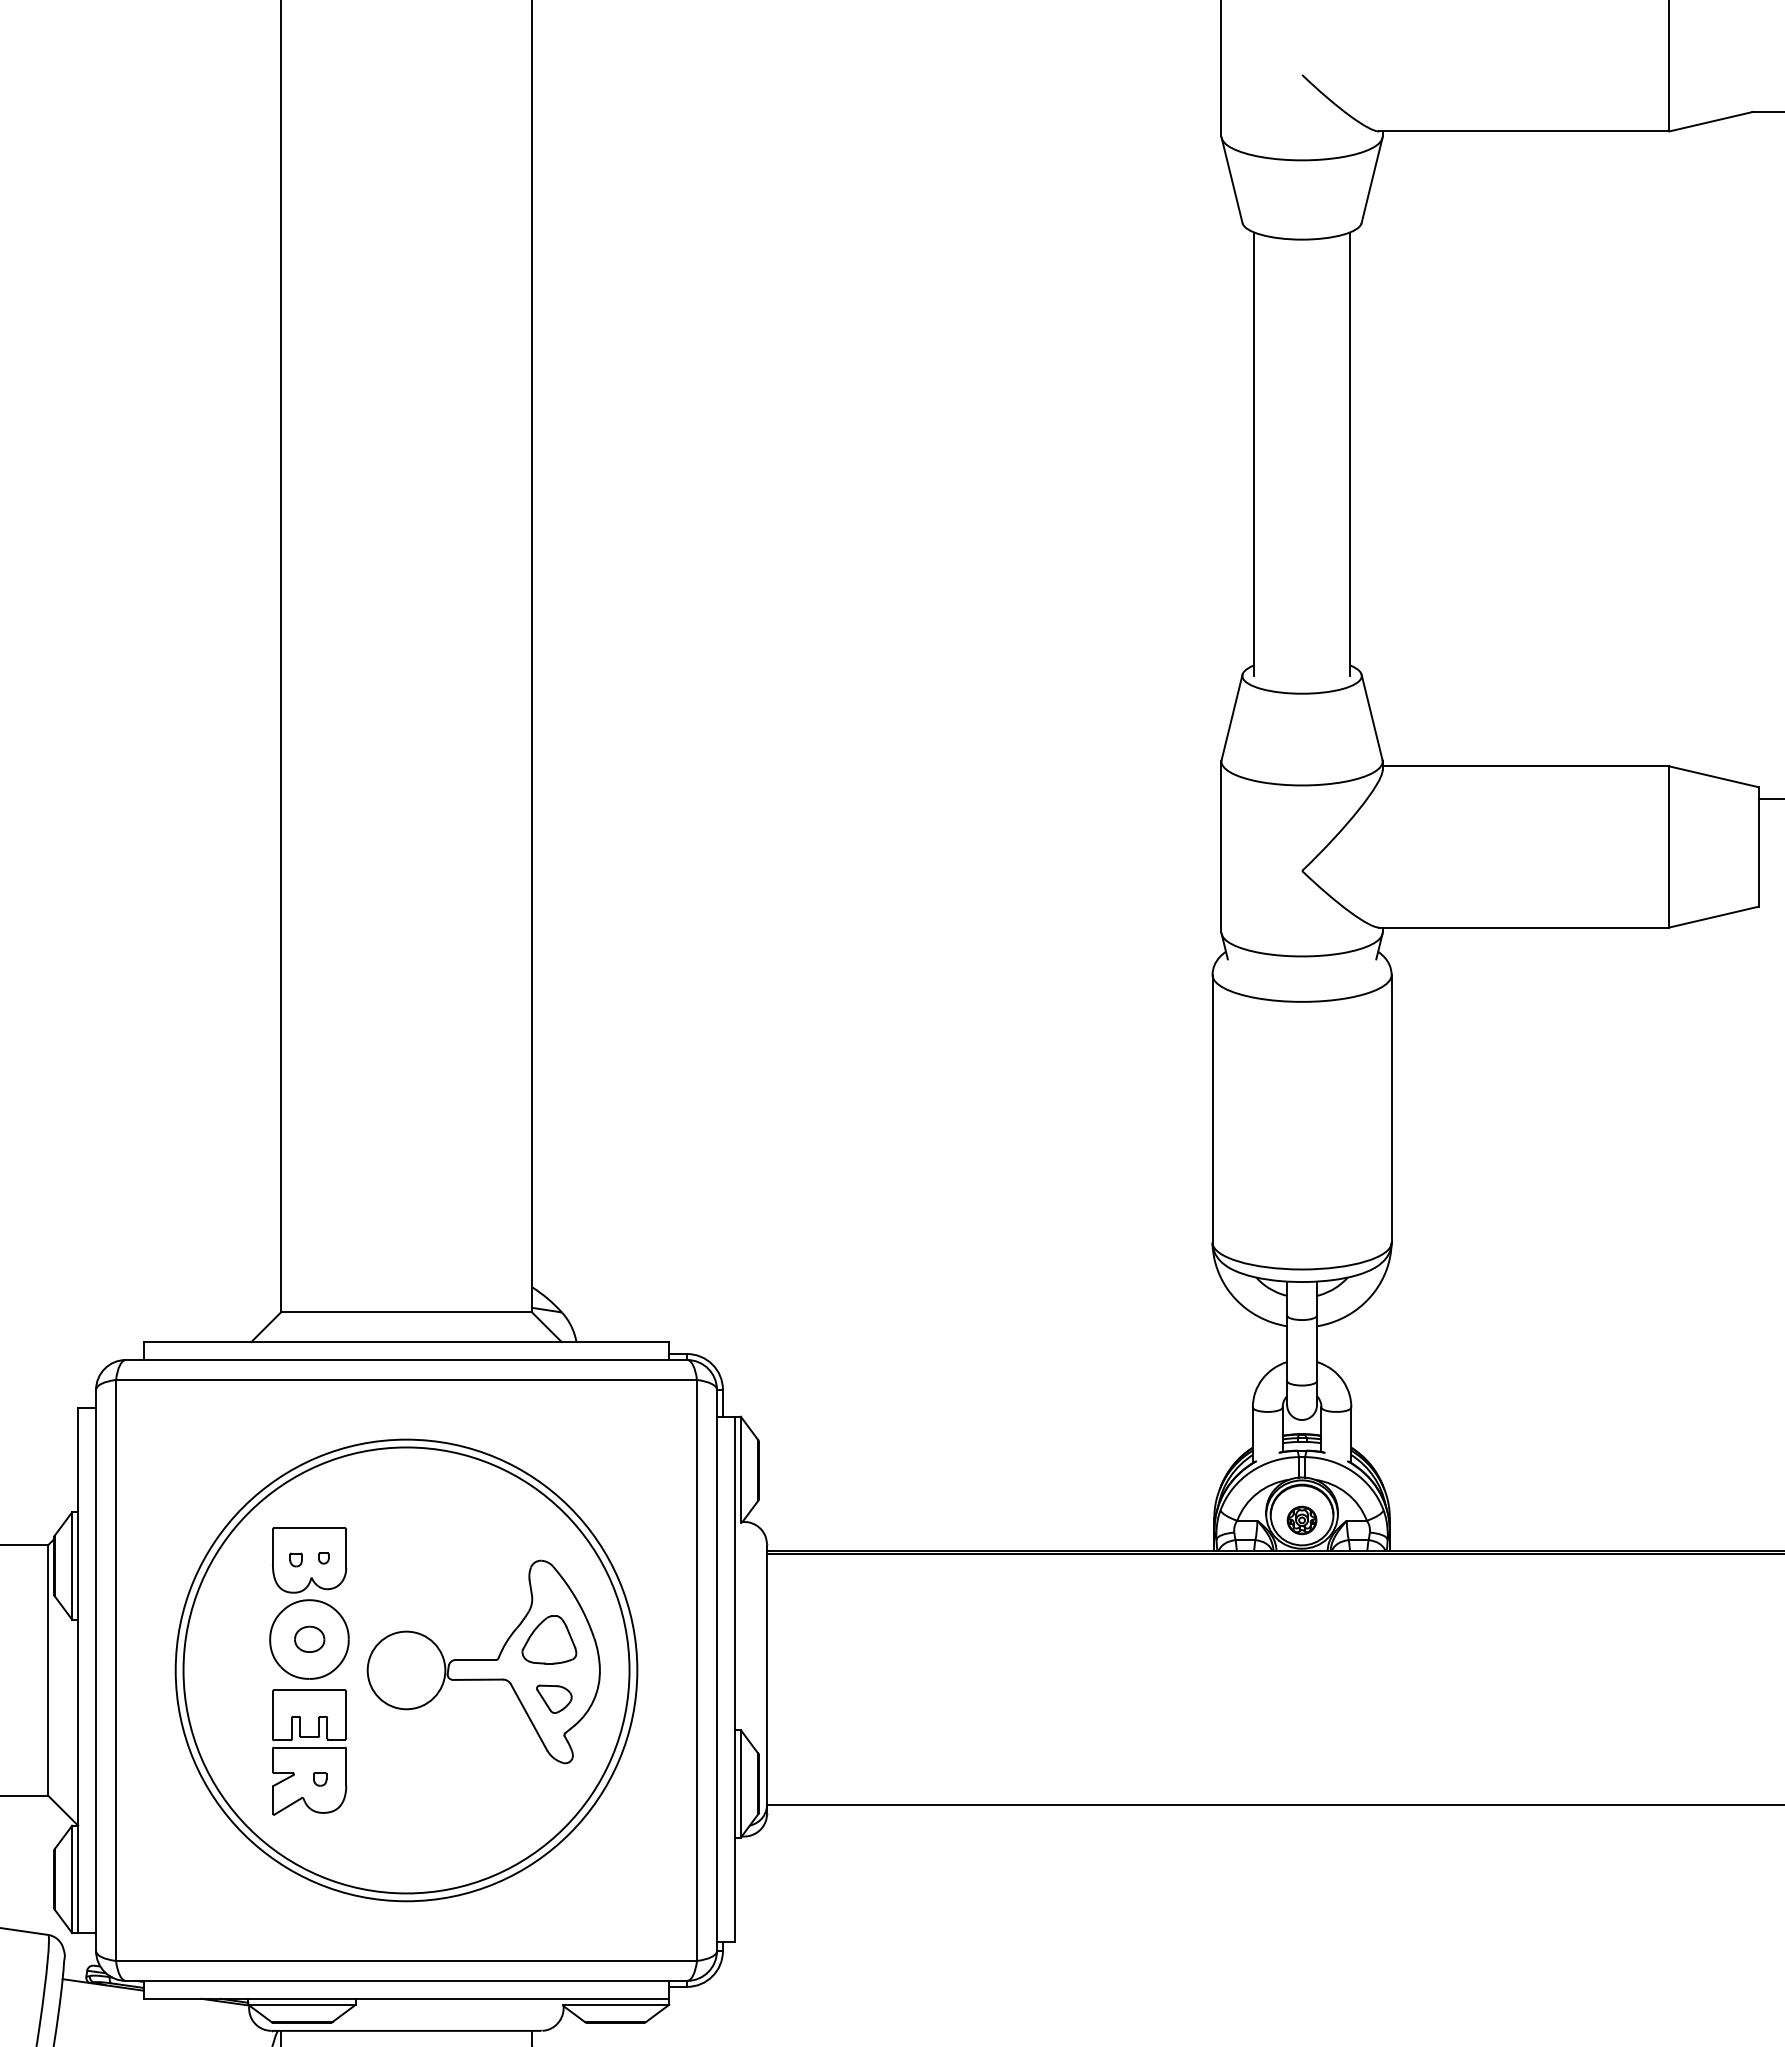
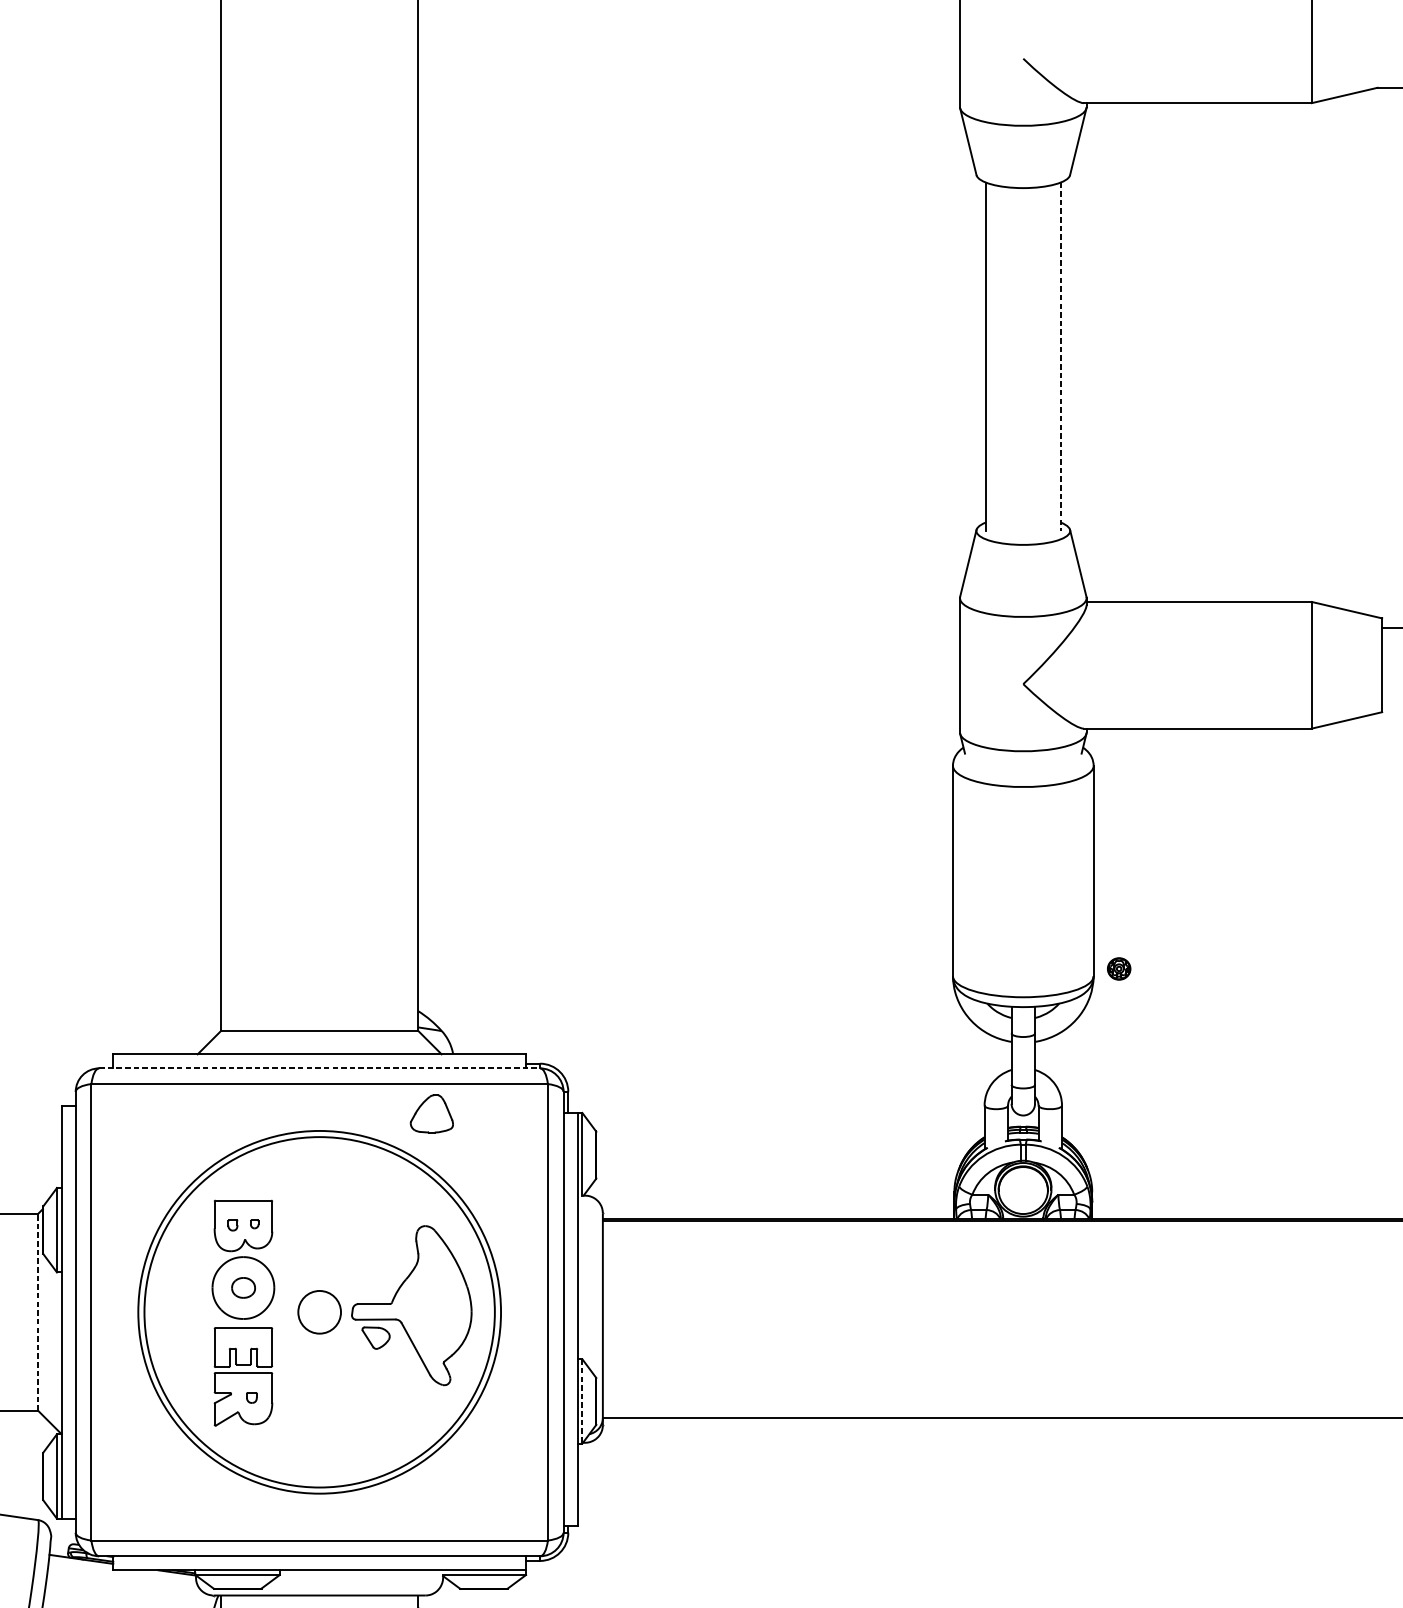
line: (1349, 454) -> (1060, 356), solid -> dashed
line: (406, 1360) -> (319, 1068), solid -> dashed
part: (1301, 1520) -> (1118, 968), moved
part: (549, 1639) -> (432, 1113), moved
line: (48, 1669) -> (38, 1311), solid -> dashed
circle: (406, 1670) -> (319, 1312), size x0.7
part: (554, 1698) -> (376, 1337), moved
line: (740, 1783) -> (582, 1401), solid -> dashed

